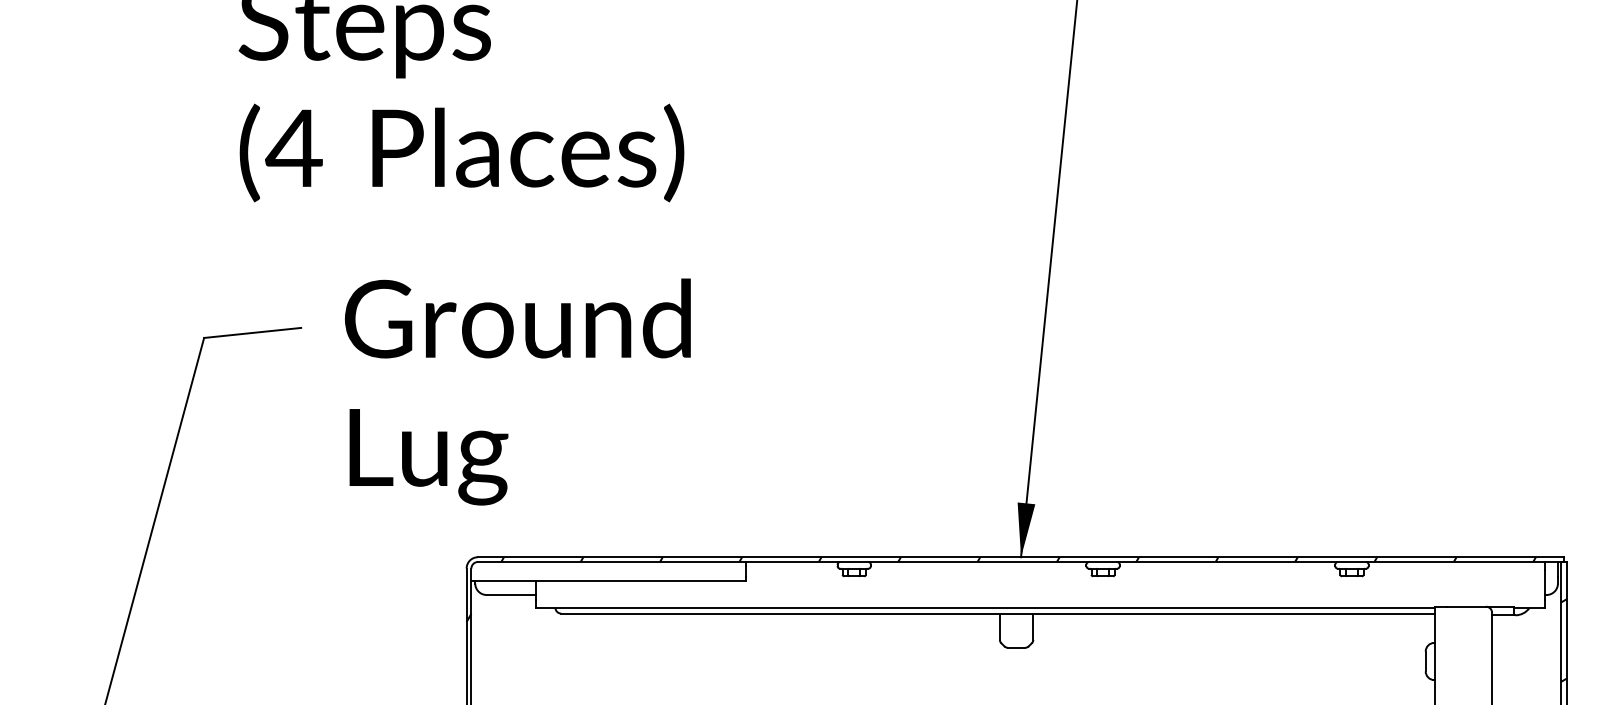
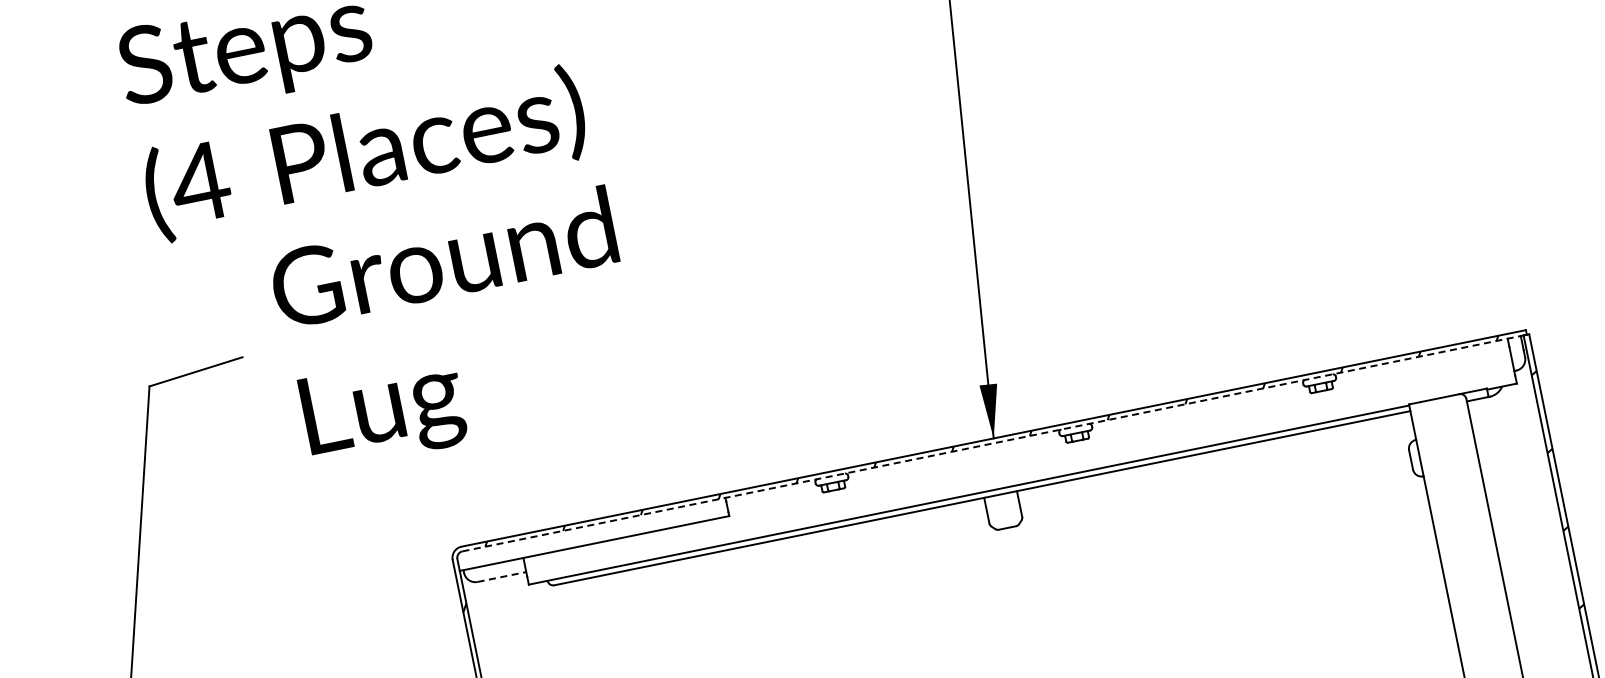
text: (517, 391) -> (457, 329), moved
line: (1021, 562) -> (995, 443), solid -> dashed
line: (511, 595) -> (502, 577), solid -> dashed

